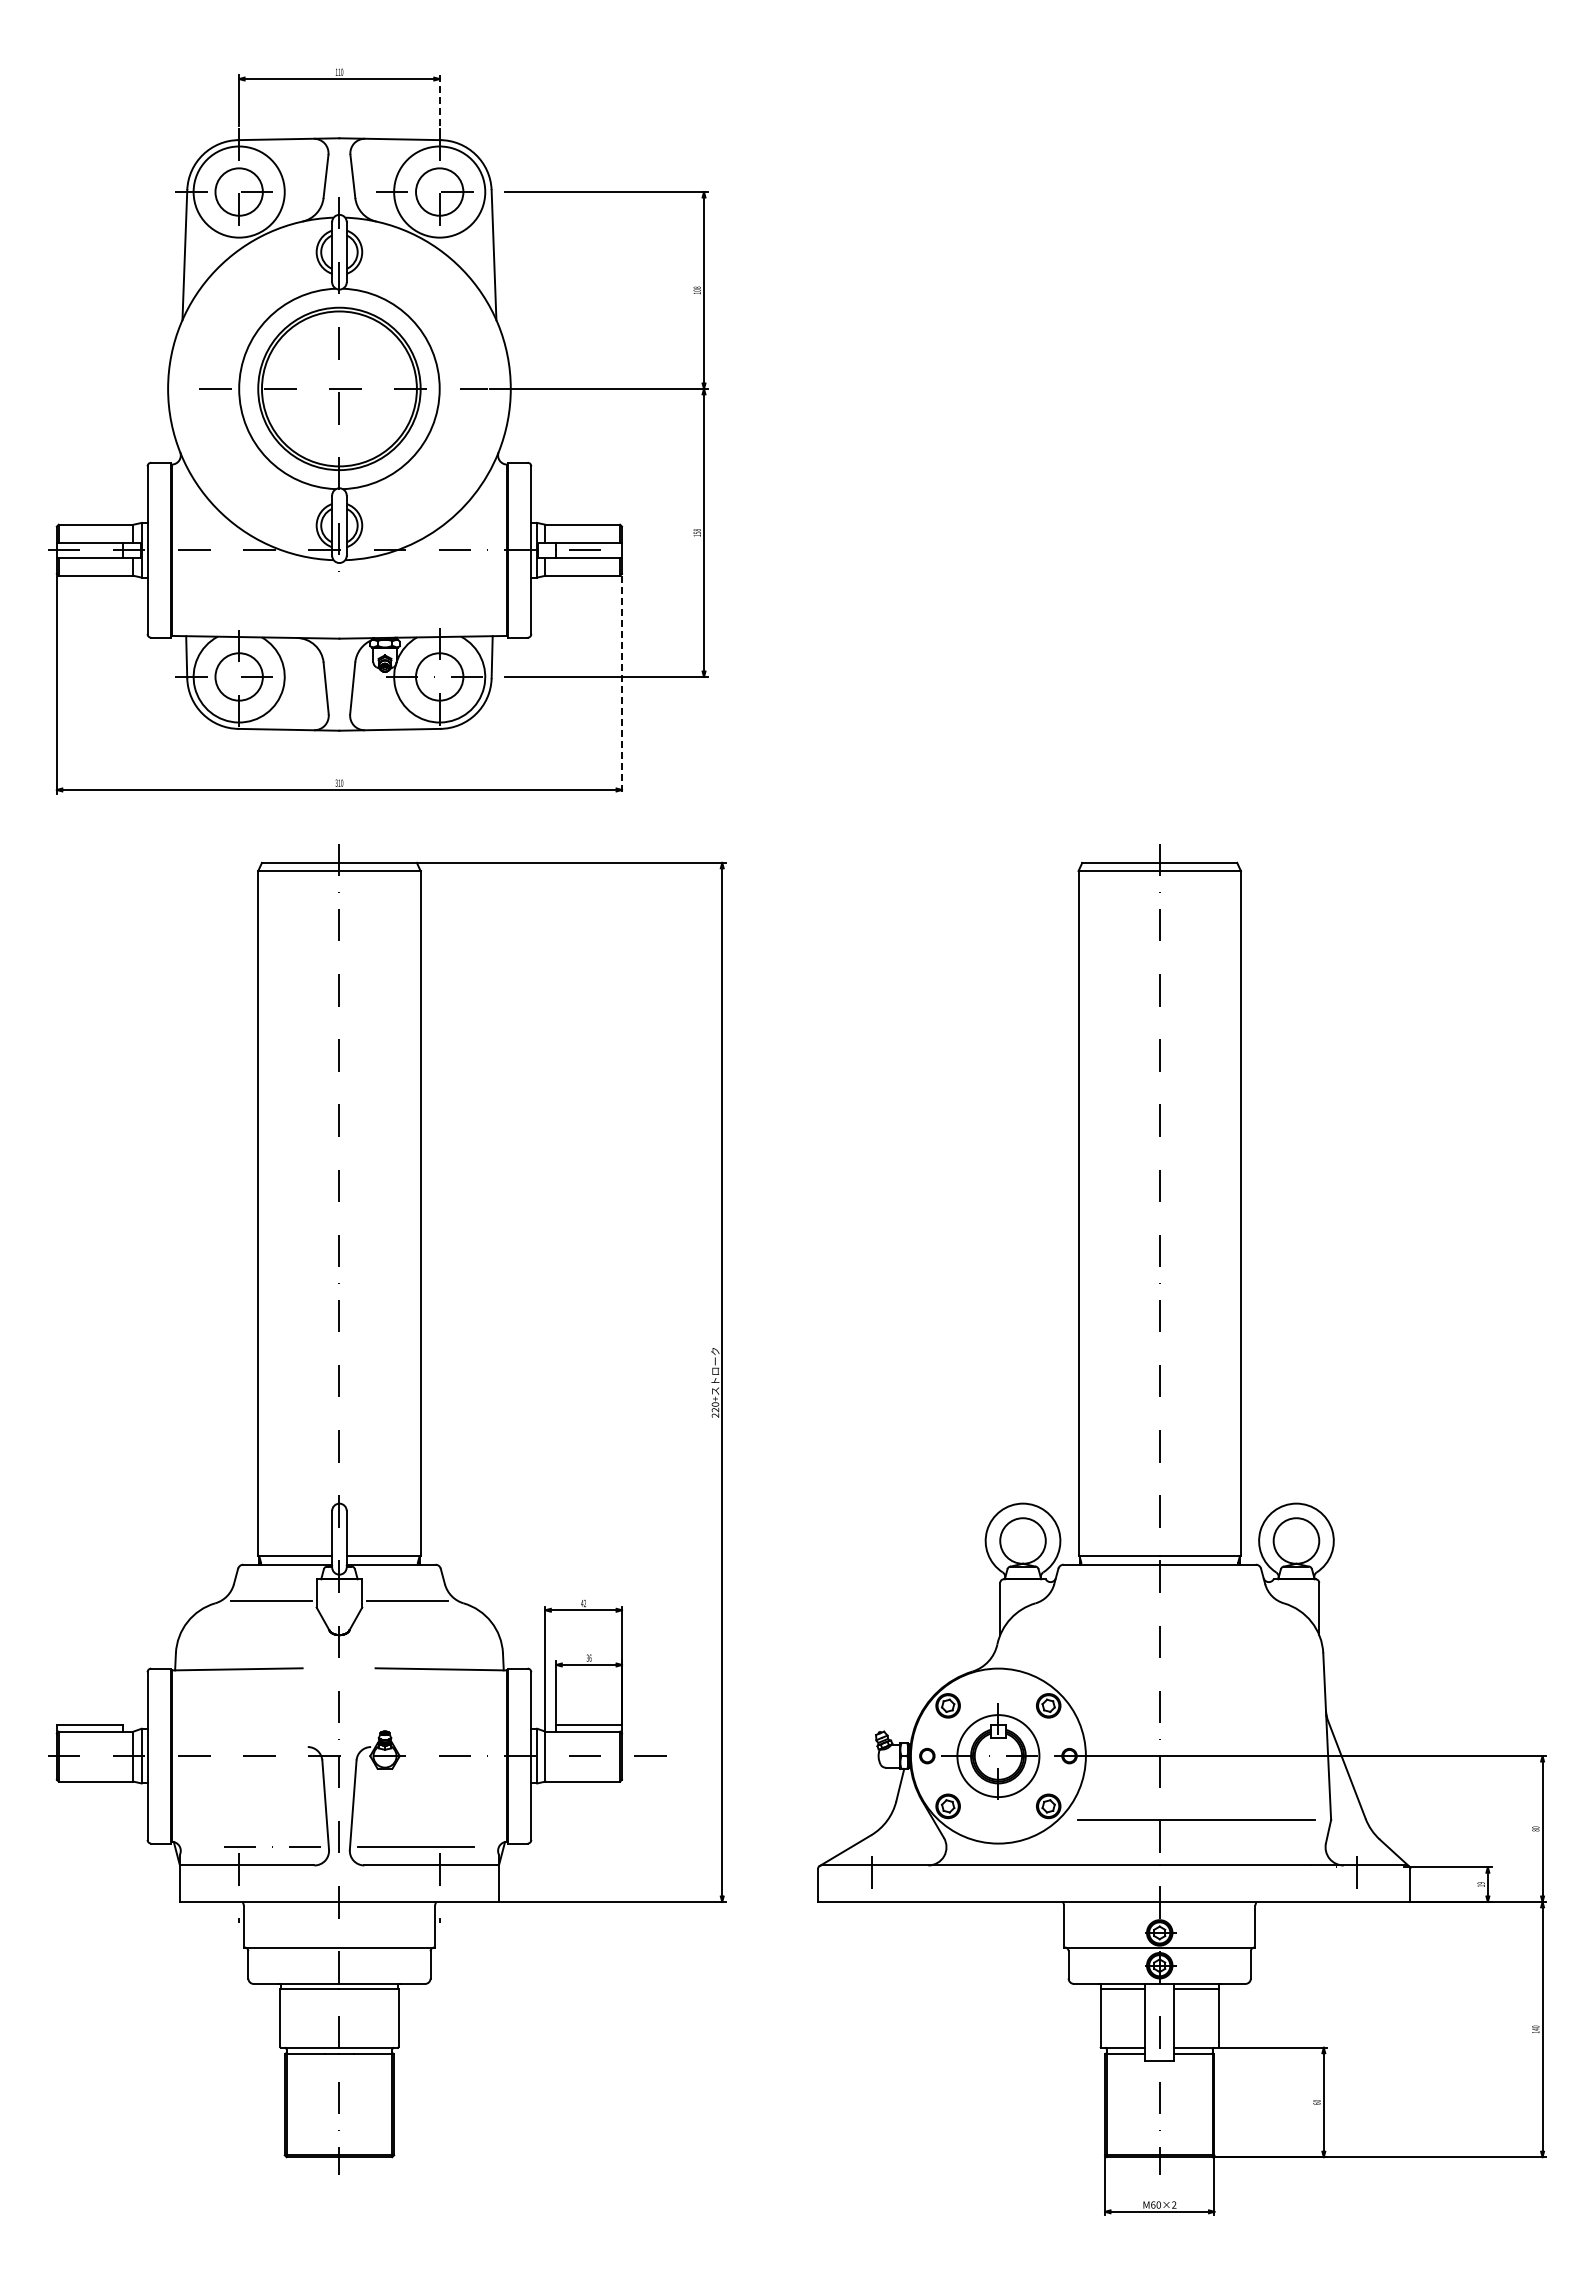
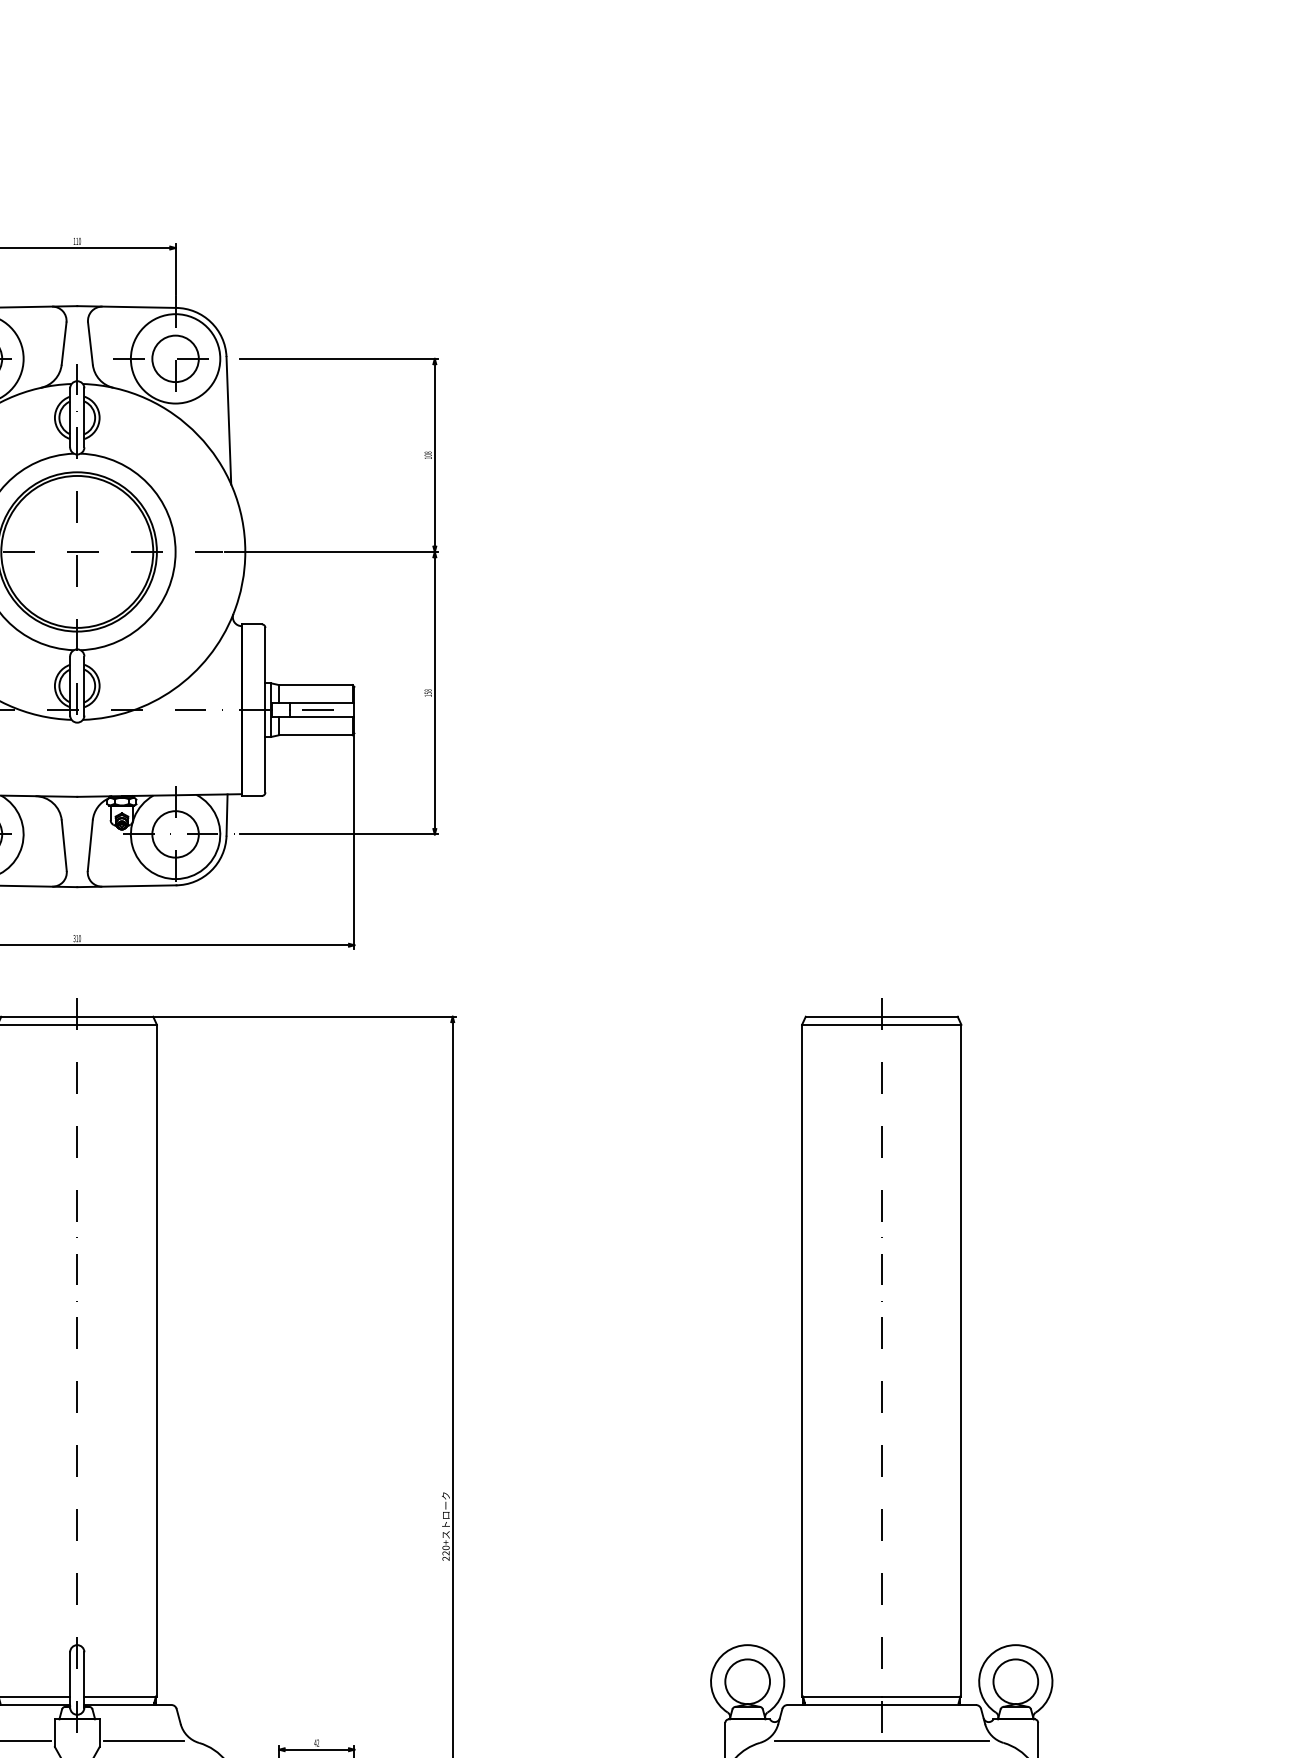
line: (439, 100) -> (175, 269), dashed -> solid
line: (622, 684) -> (354, 841), dashed -> solid
line: (1159, 1601) -> (881, 1741), added

